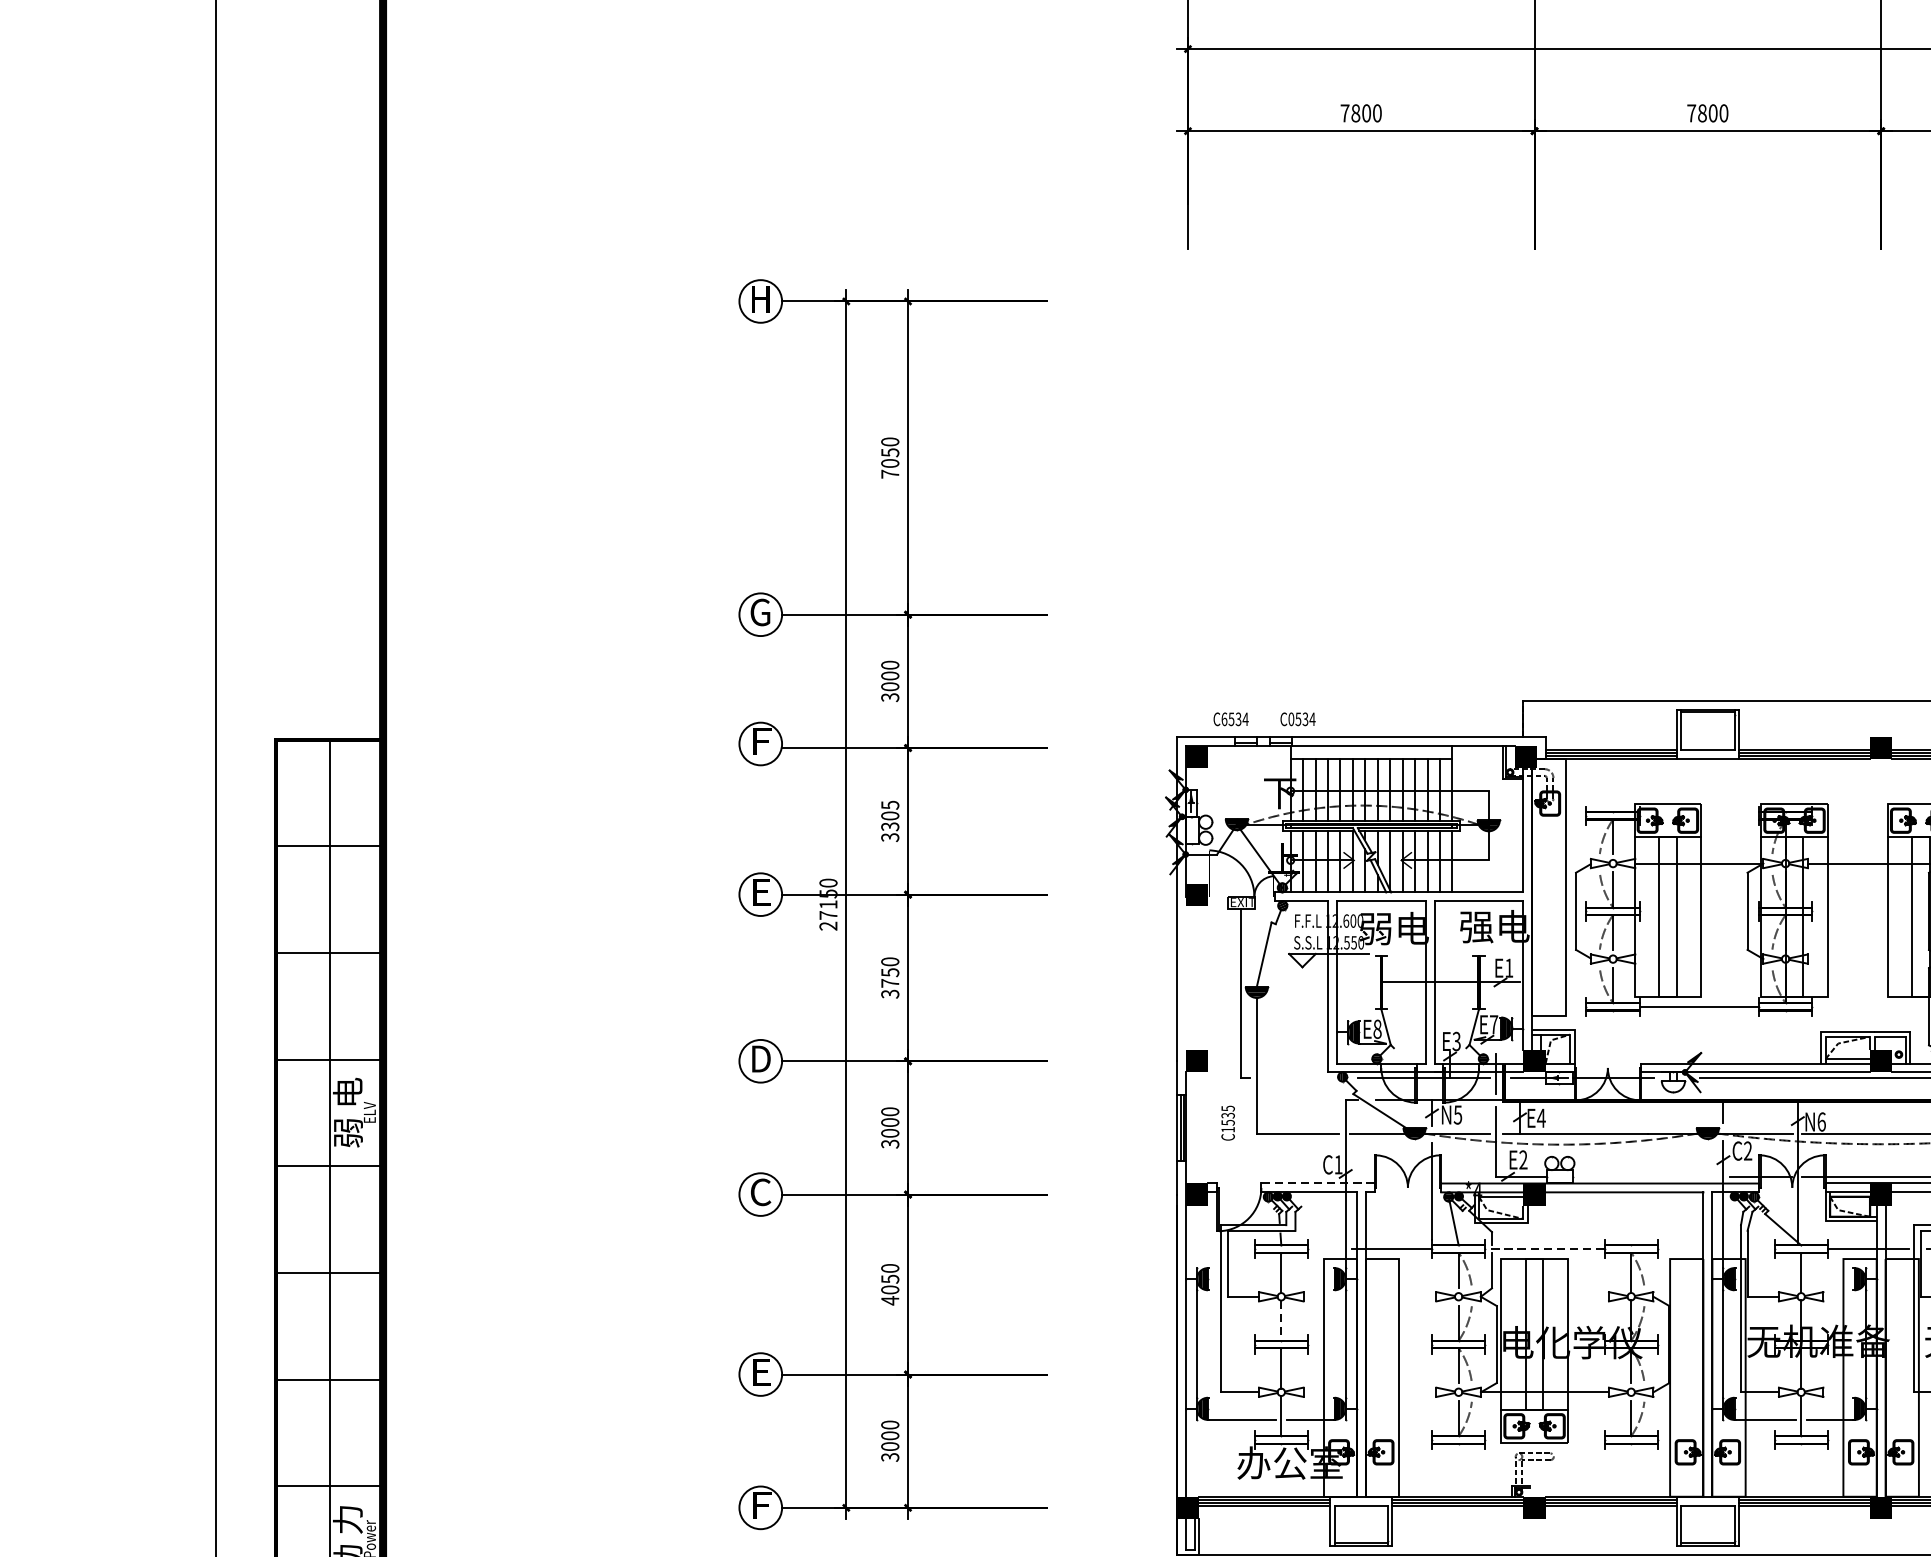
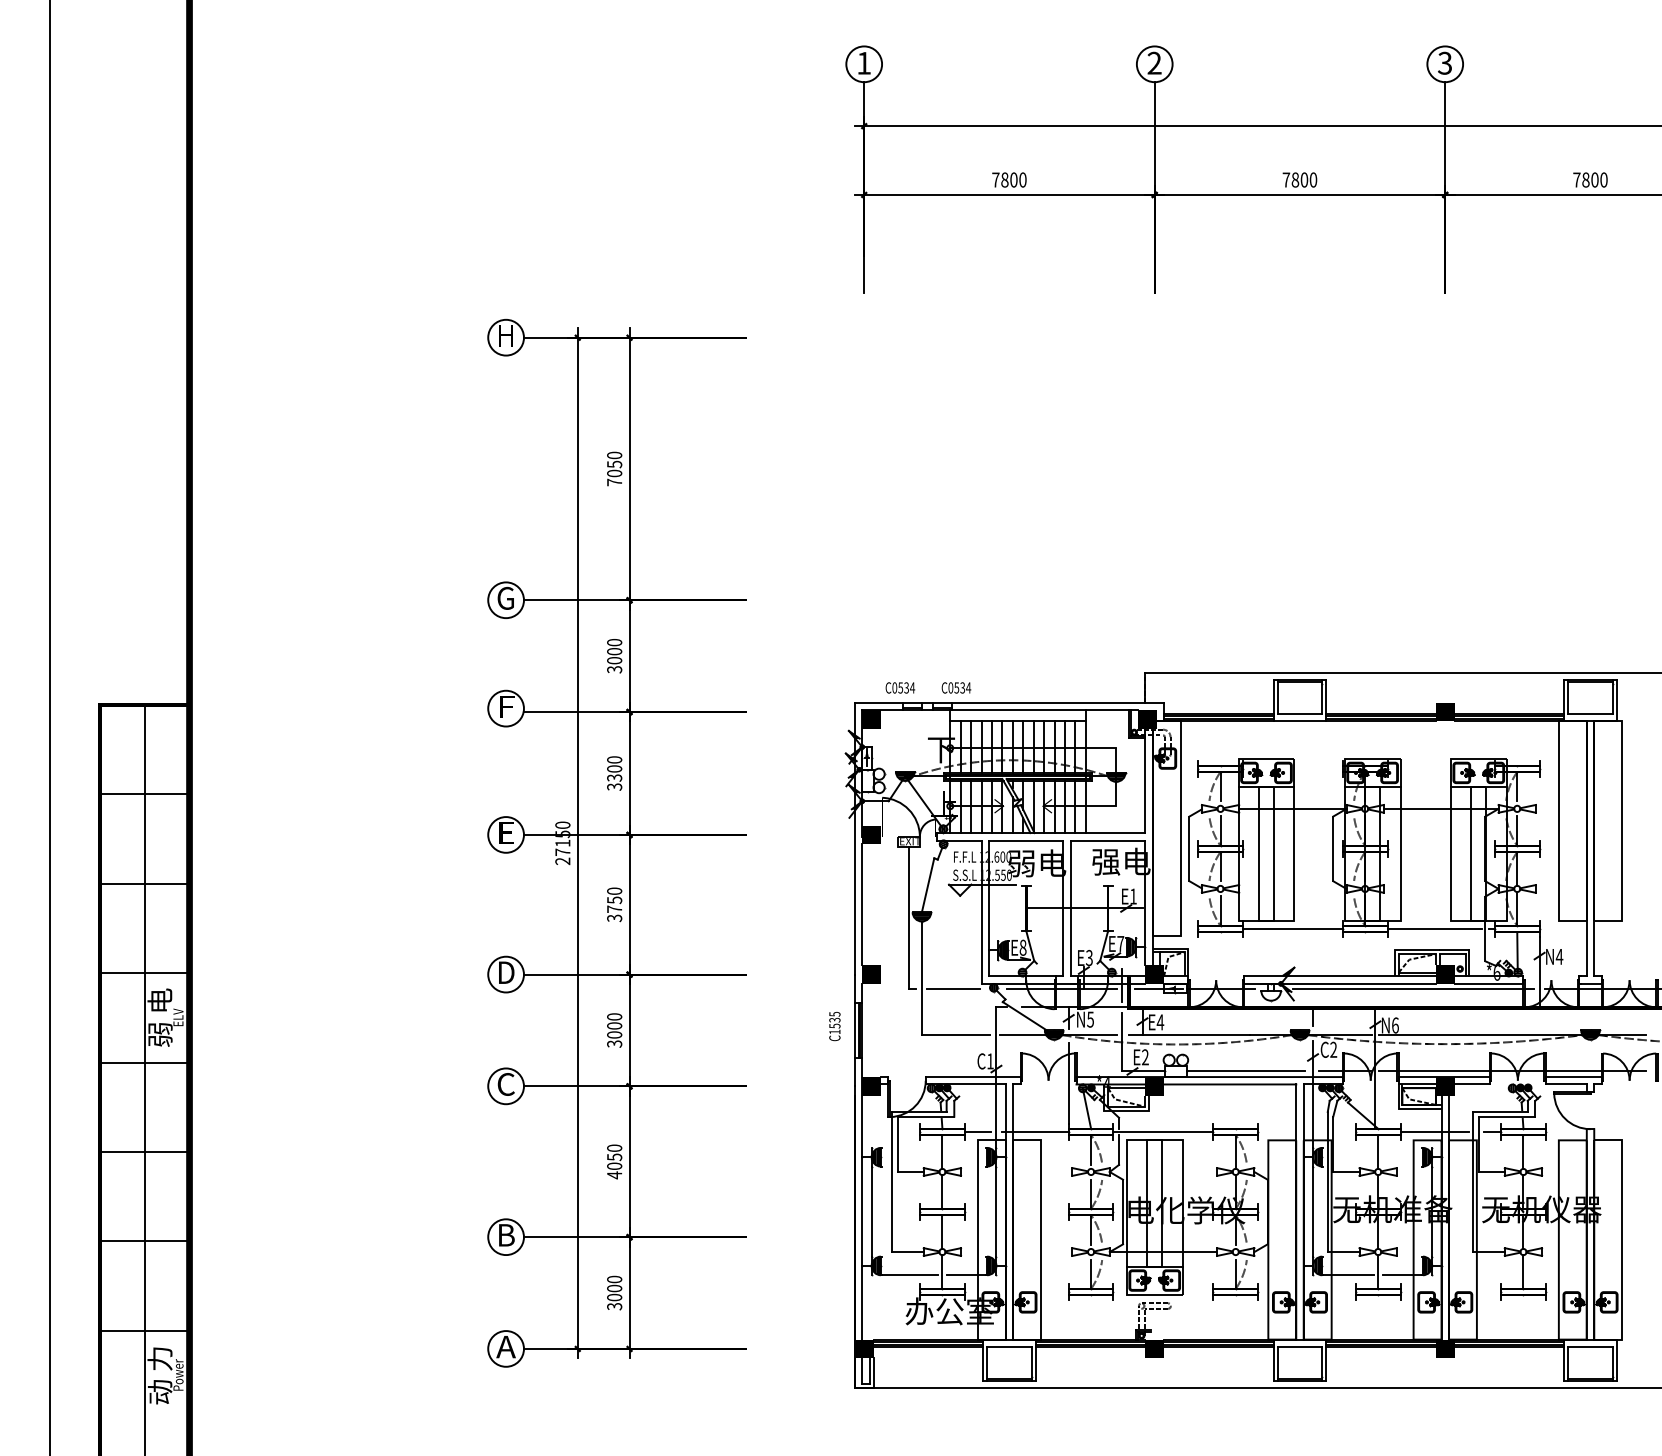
text: (1224, 718) -> (894, 687), C6534 -> C0534
text: (890, 804) -> (614, 759), 3305 -> 3300
line: (1185, 977) -> (862, 904), added
line: (1868, 1006) -> (1434, 928), added
line: (1294, 1077) -> (953, 988), added
text: (1227, 1123) -> (834, 1026), moved
line: (1644, 1176) -> (1246, 1071), added
line: (1318, 1184) -> (973, 1077), dashed -> solid
line: (1323, 1248) -> (977, 1131), added
line: (1545, 1248) -> (1163, 1131), dashed -> solid
line: (1281, 1321) -> (942, 1192), dashed -> solid
text: (761, 1372) -> (506, 1235), E -> B
text: (760, 1506) -> (505, 1347), F -> A

